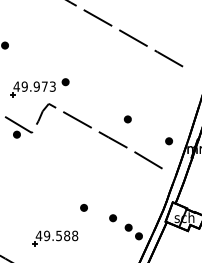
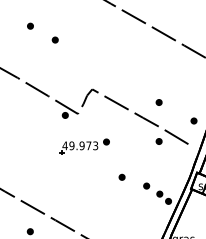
part: (39, 87) -> (84, 146), moved
part: (127, 165) -> (158, 141), added
part: (54, 238) -> (97, 203), removed

